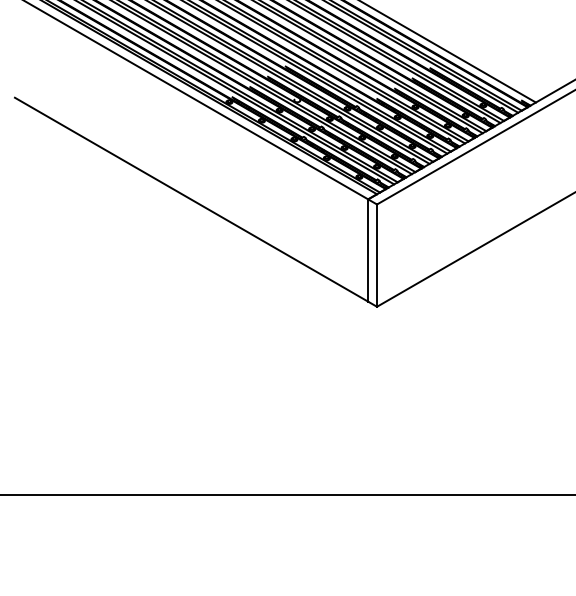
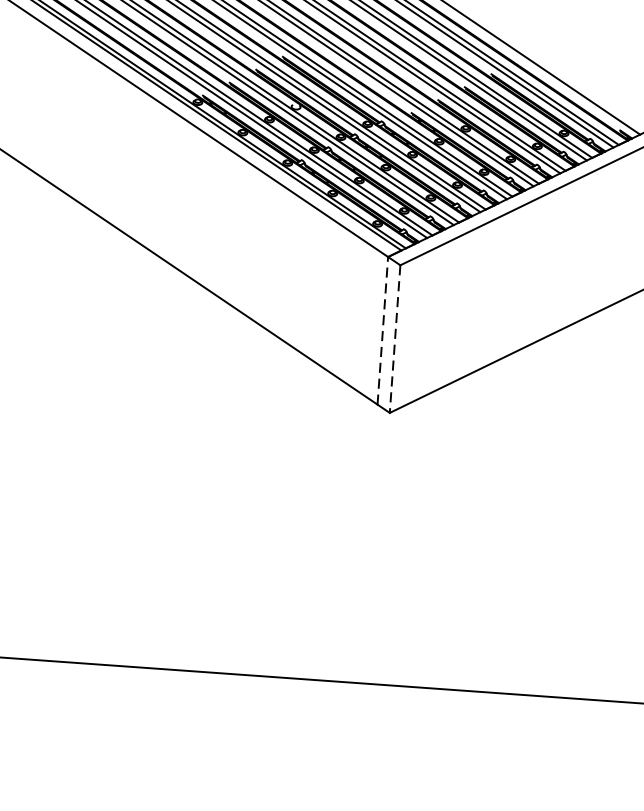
line: (368, 250) -> (383, 330), solid -> dashed
line: (377, 256) -> (395, 340), solid -> dashed

